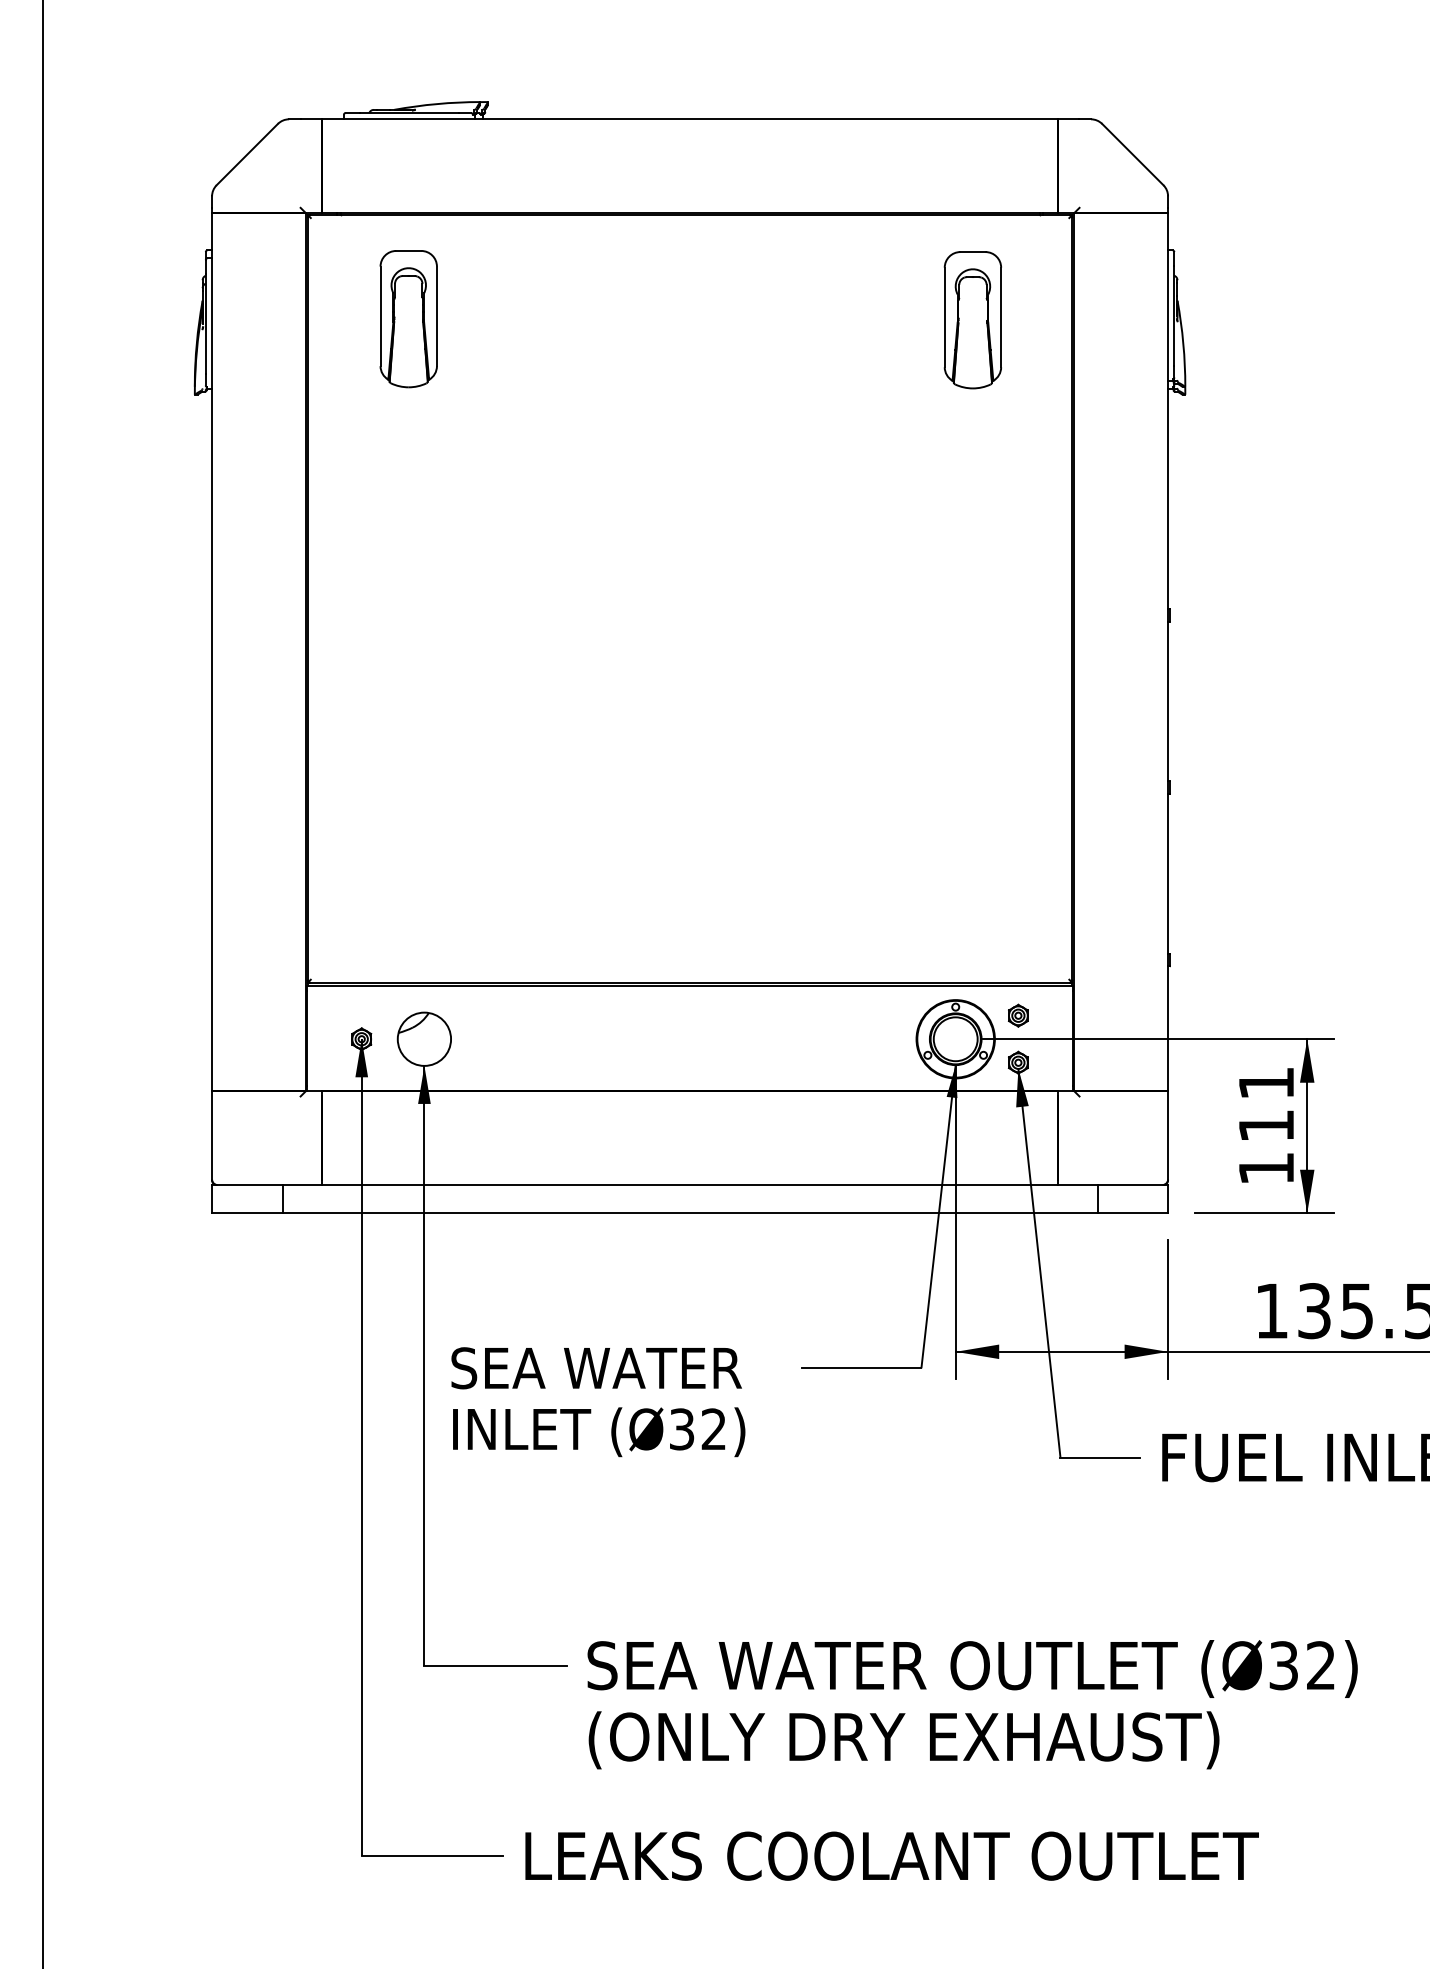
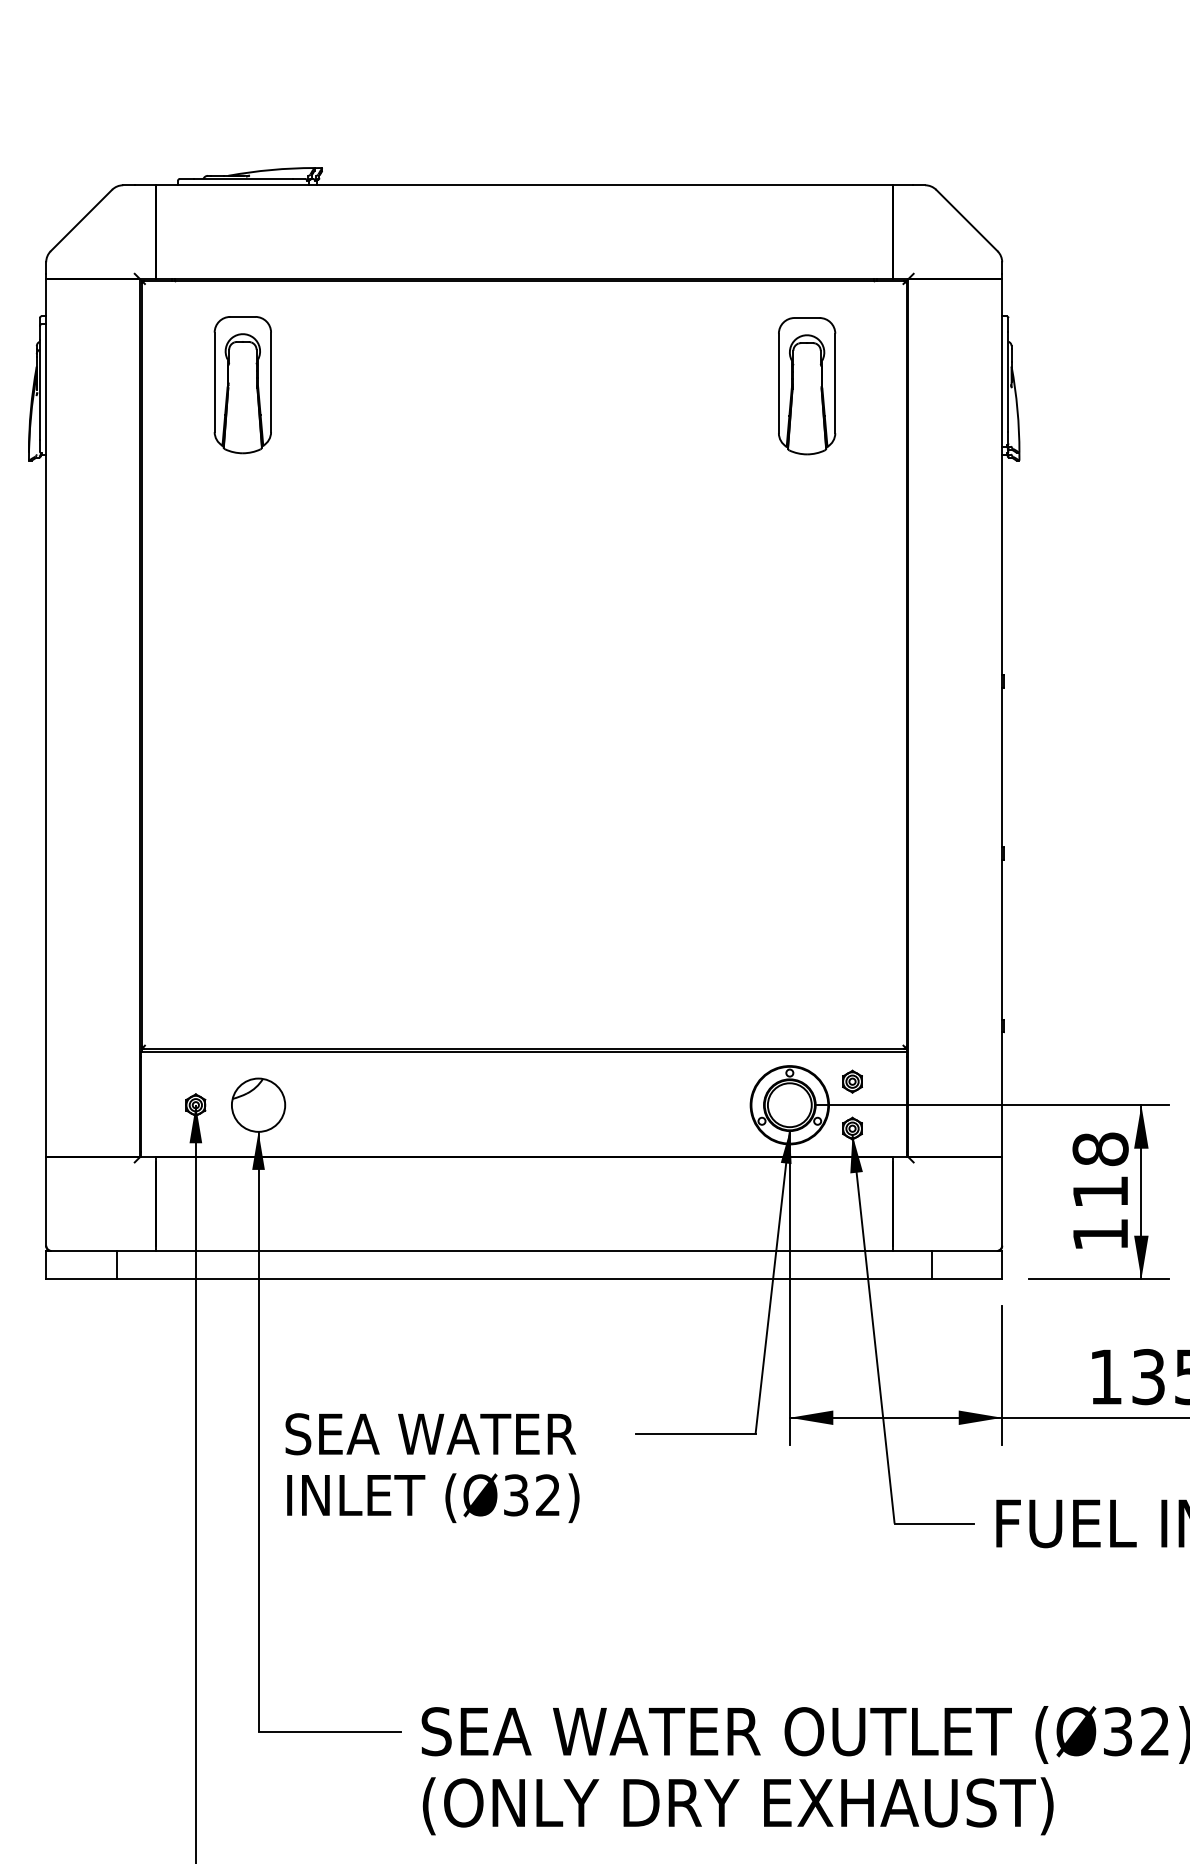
text: (1266, 1083) -> (1100, 1149), 111 -> 118

